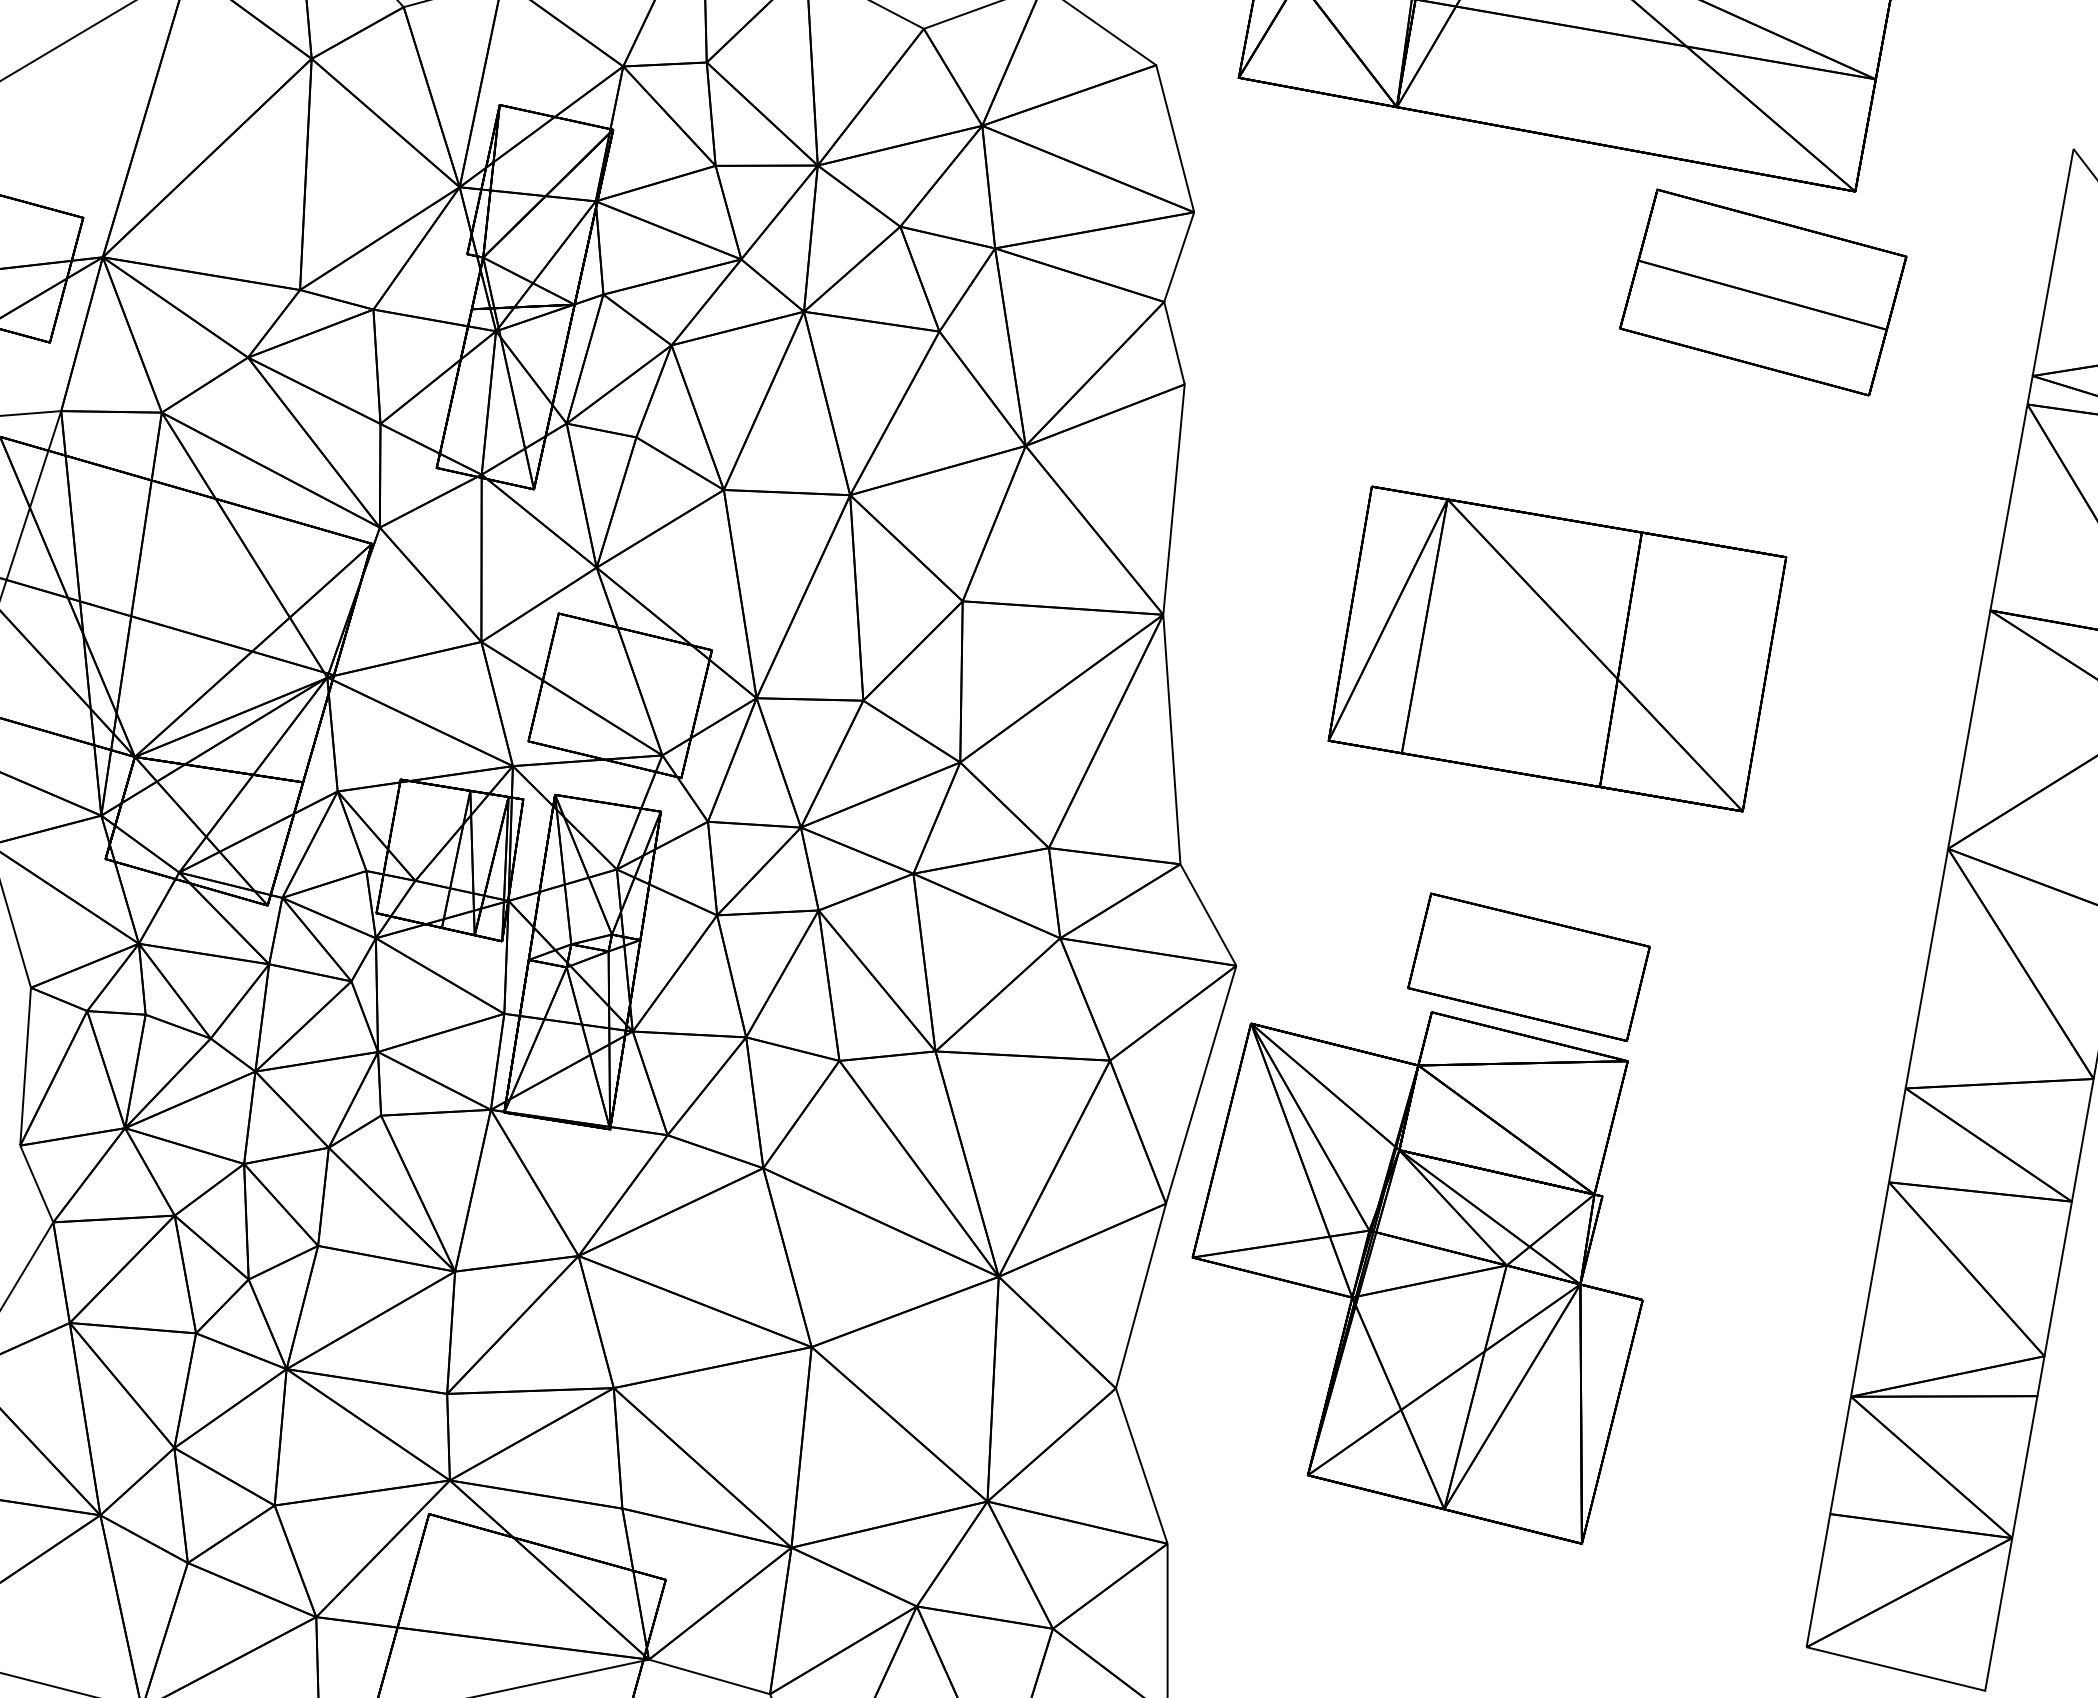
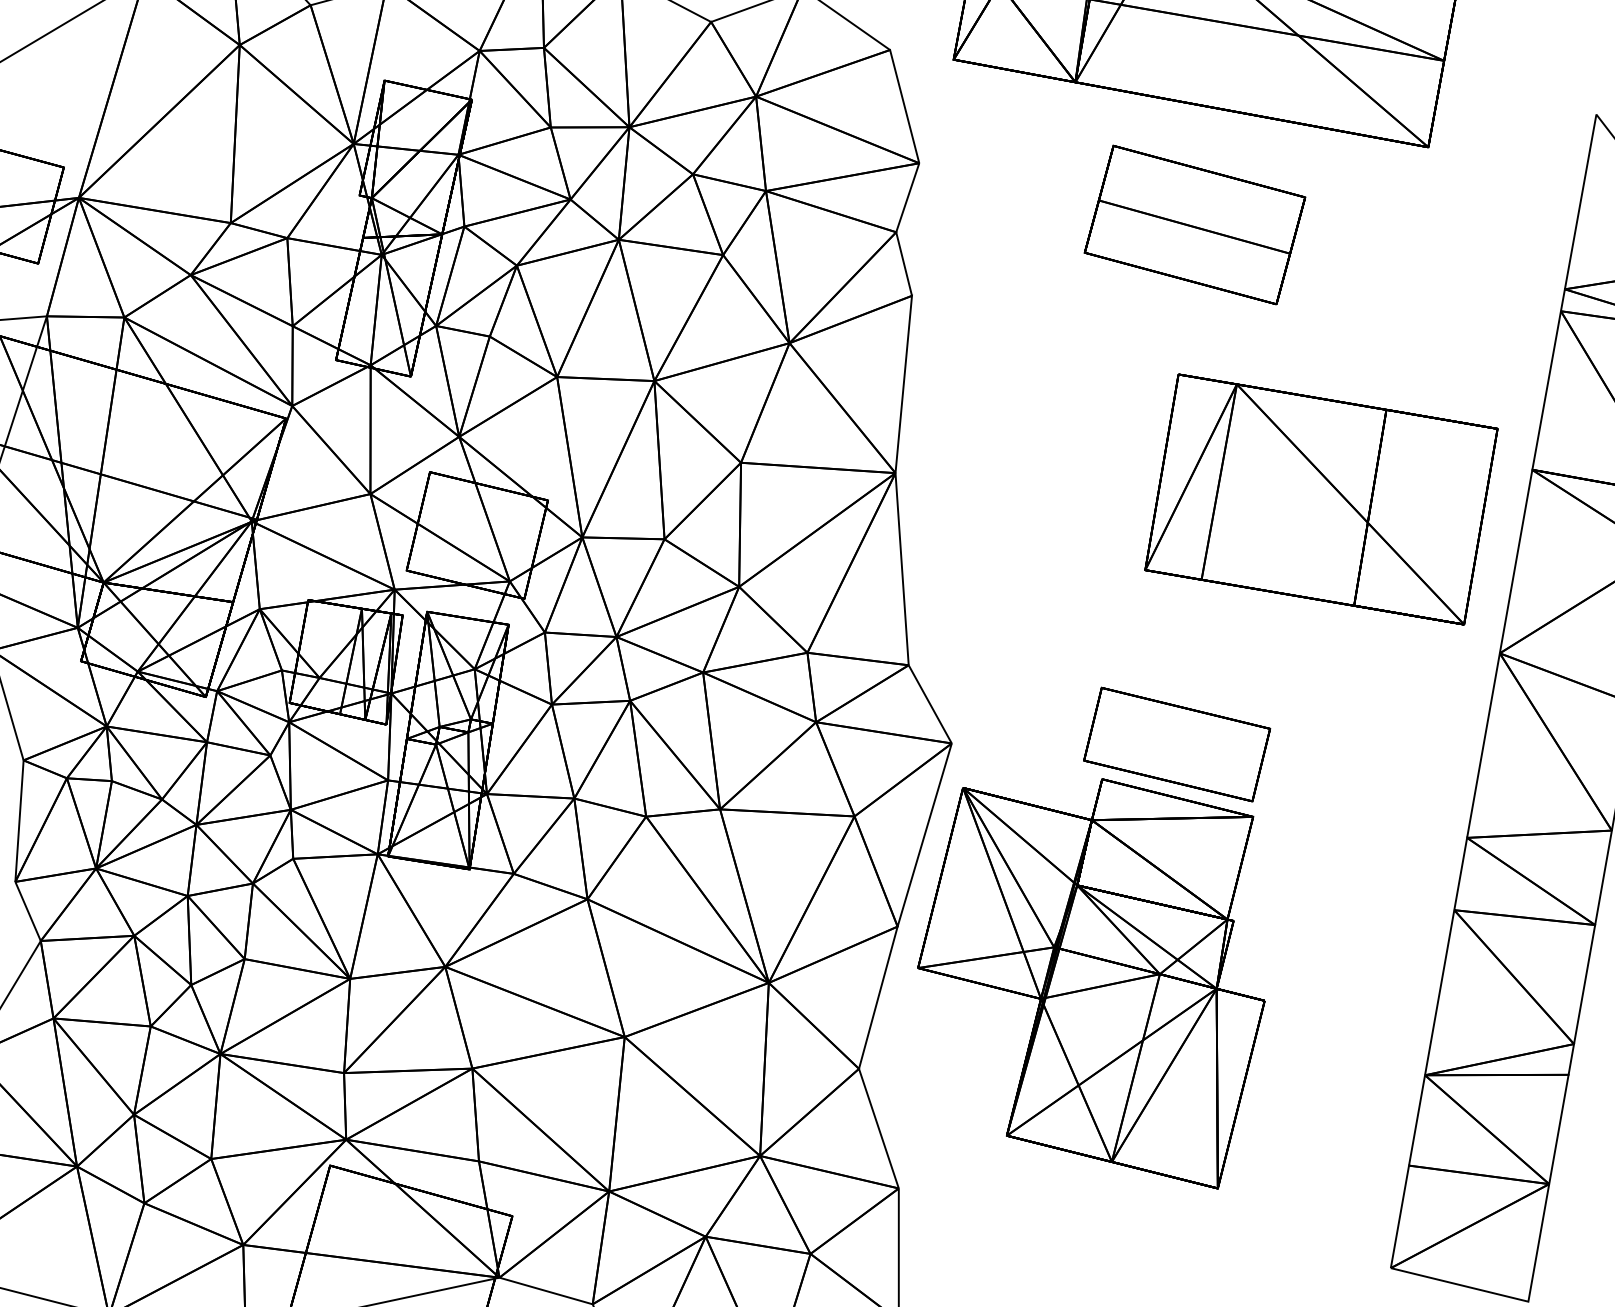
part: (1763, 292) -> (1195, 224), moved
part: (1557, 648) -> (1321, 499), moved

